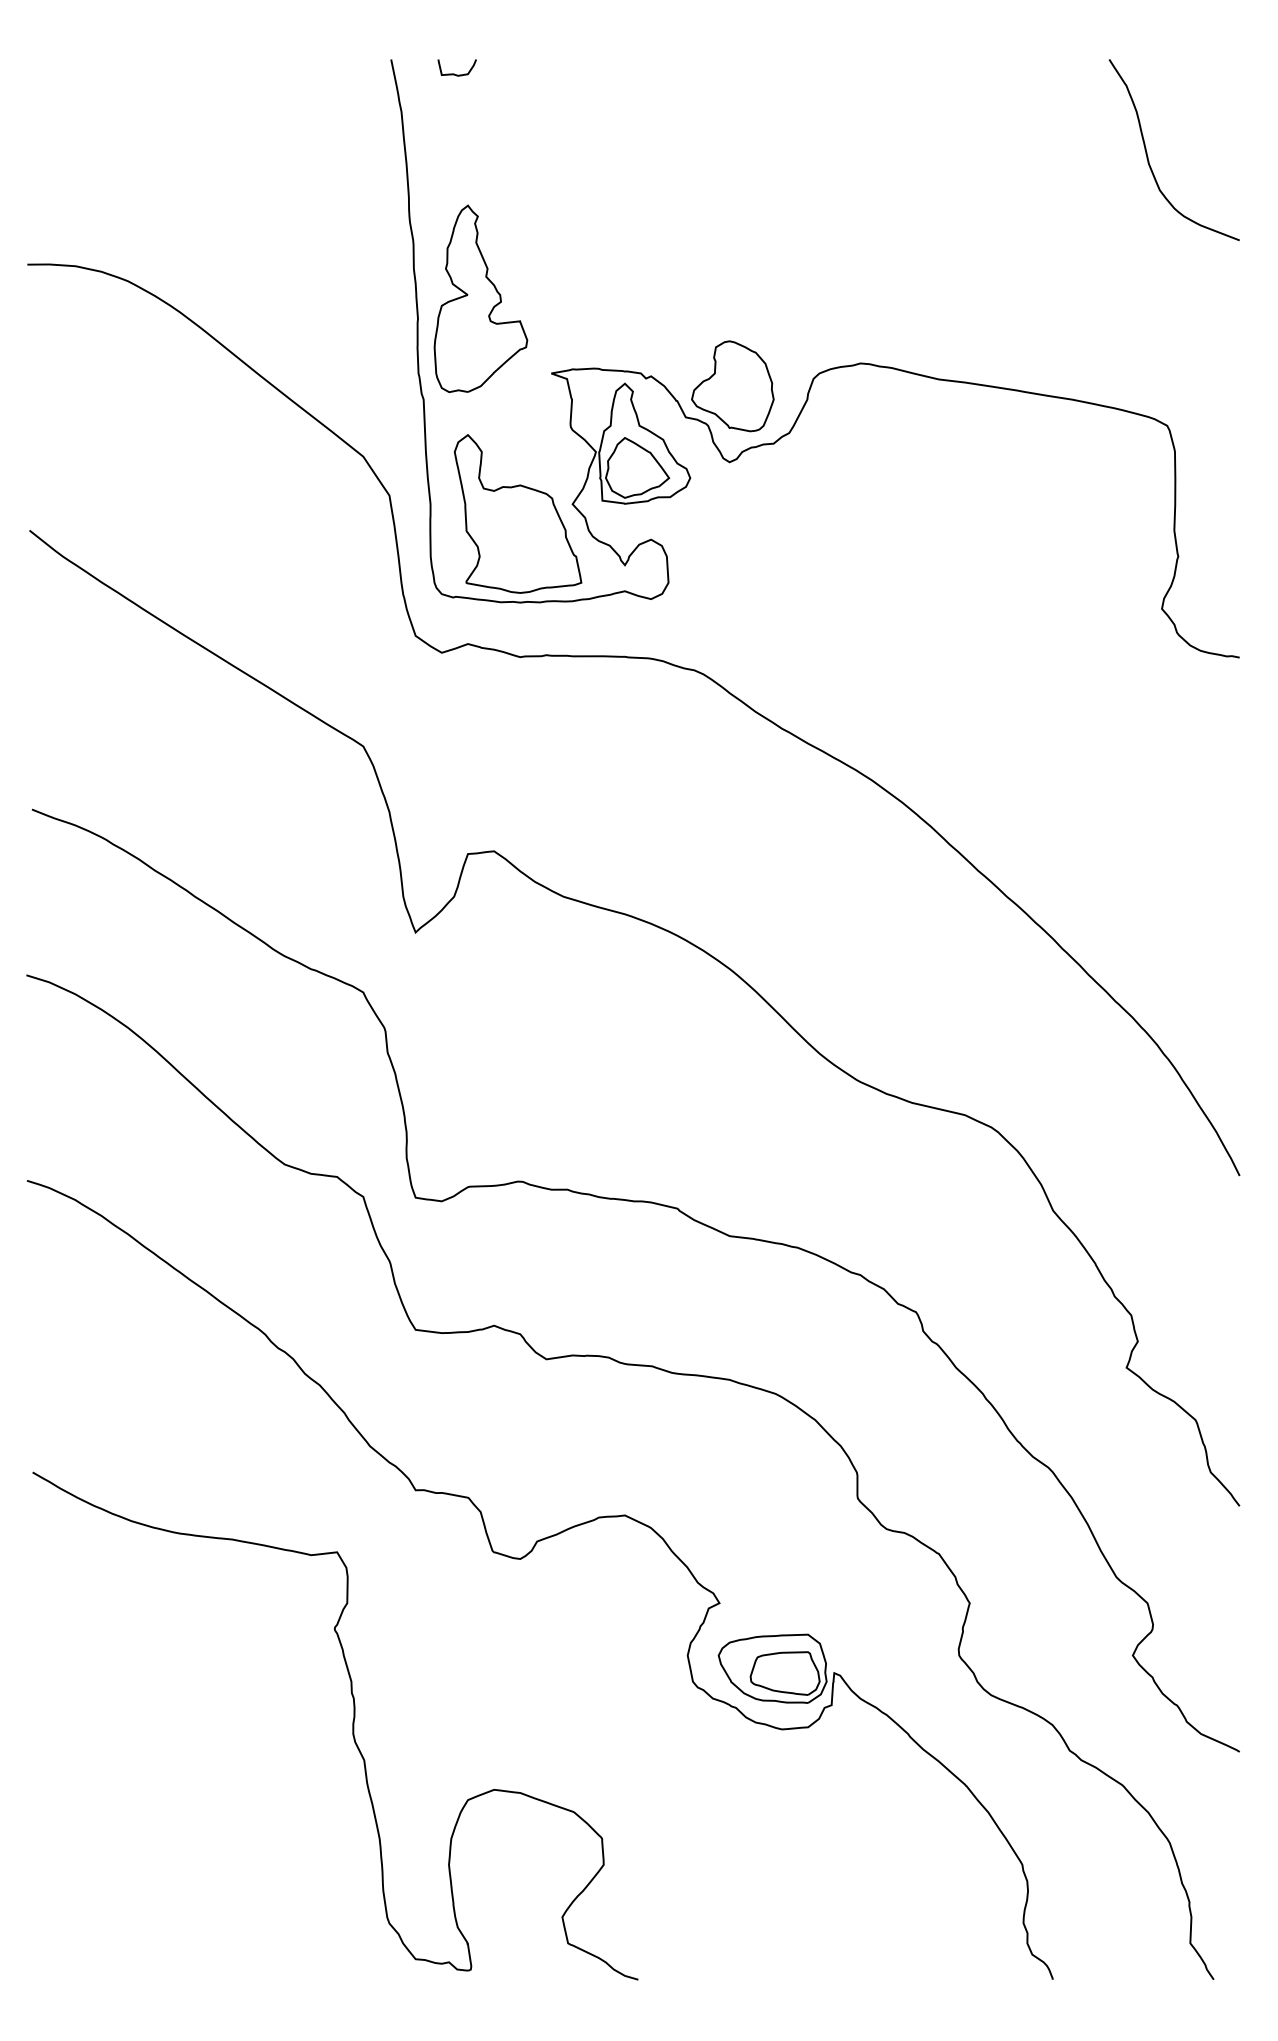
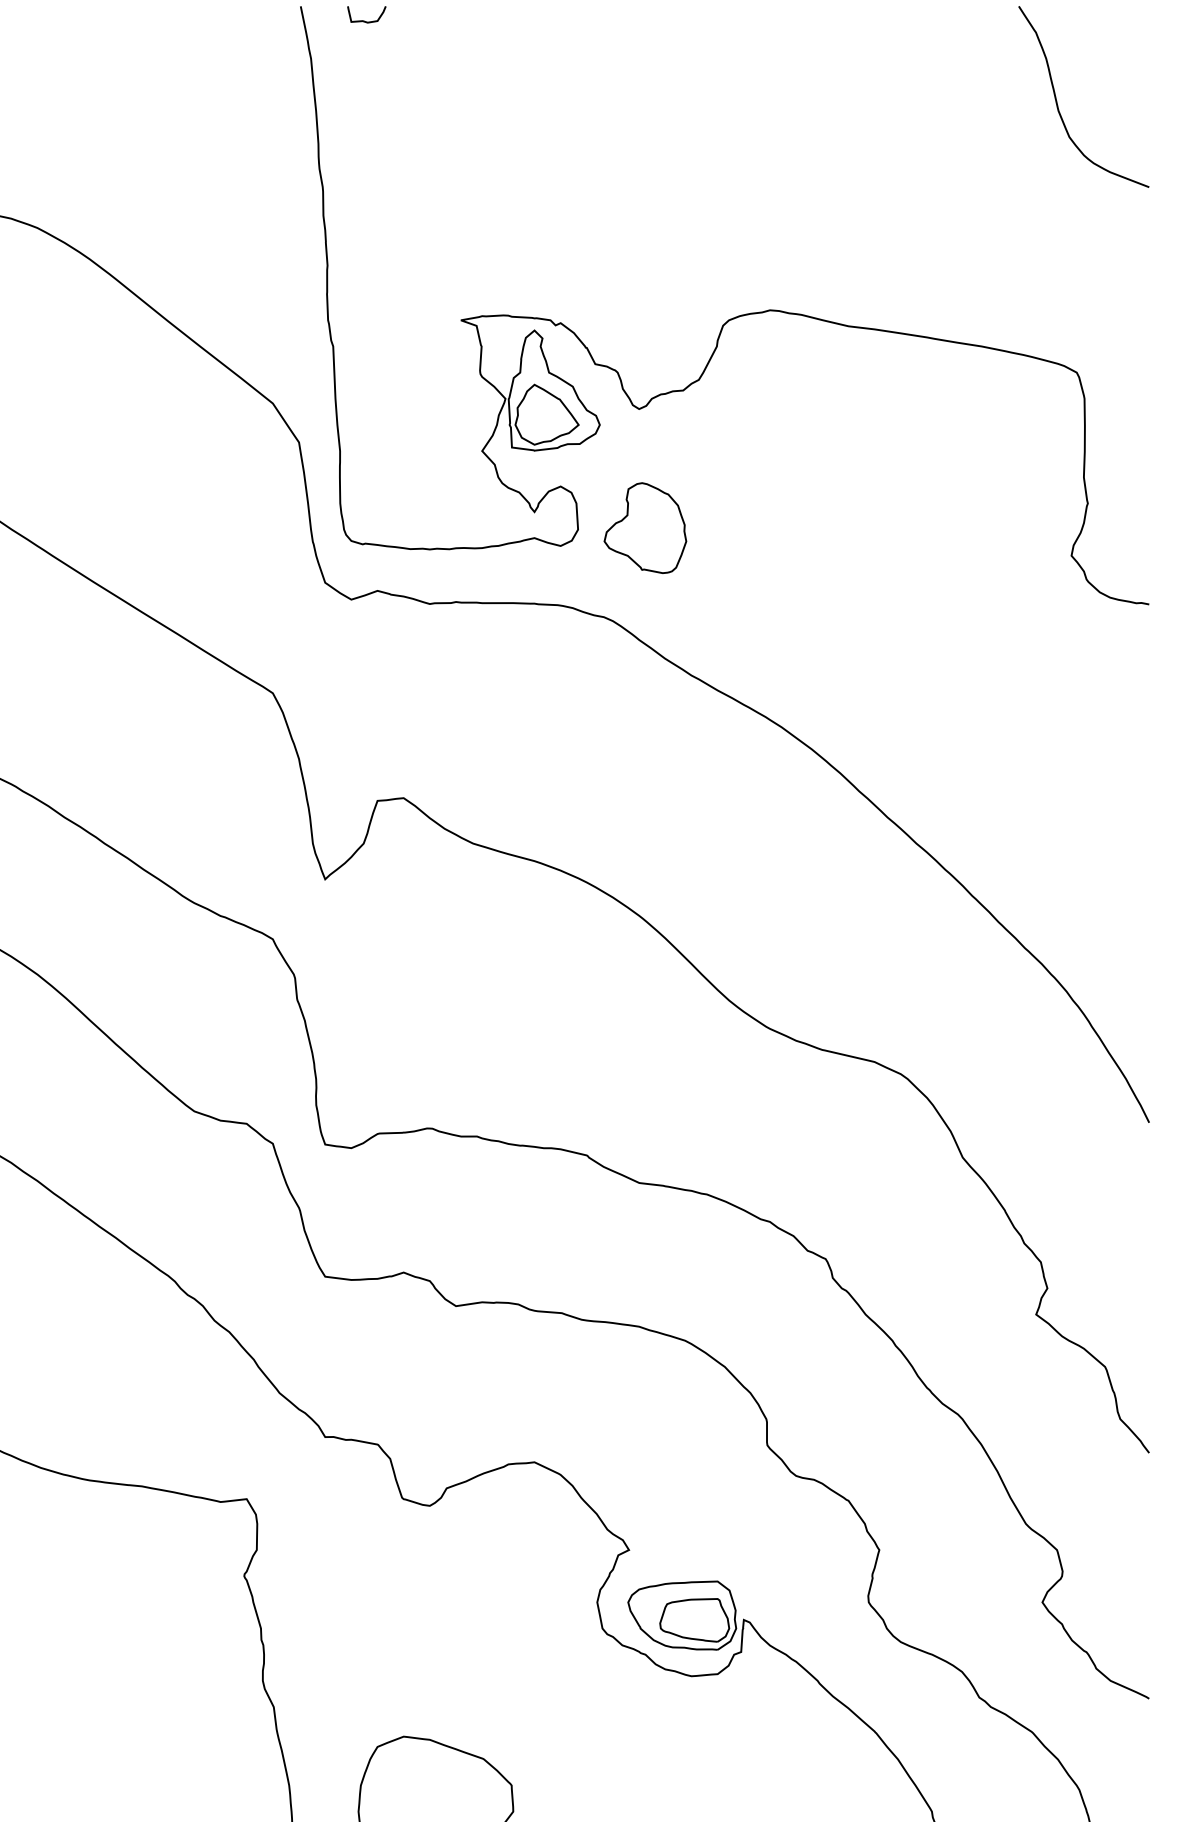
part: (480, 298) -> (390, 245), removed
part: (732, 386) -> (645, 528), moved
part: (518, 513) -> (428, 460), removed

